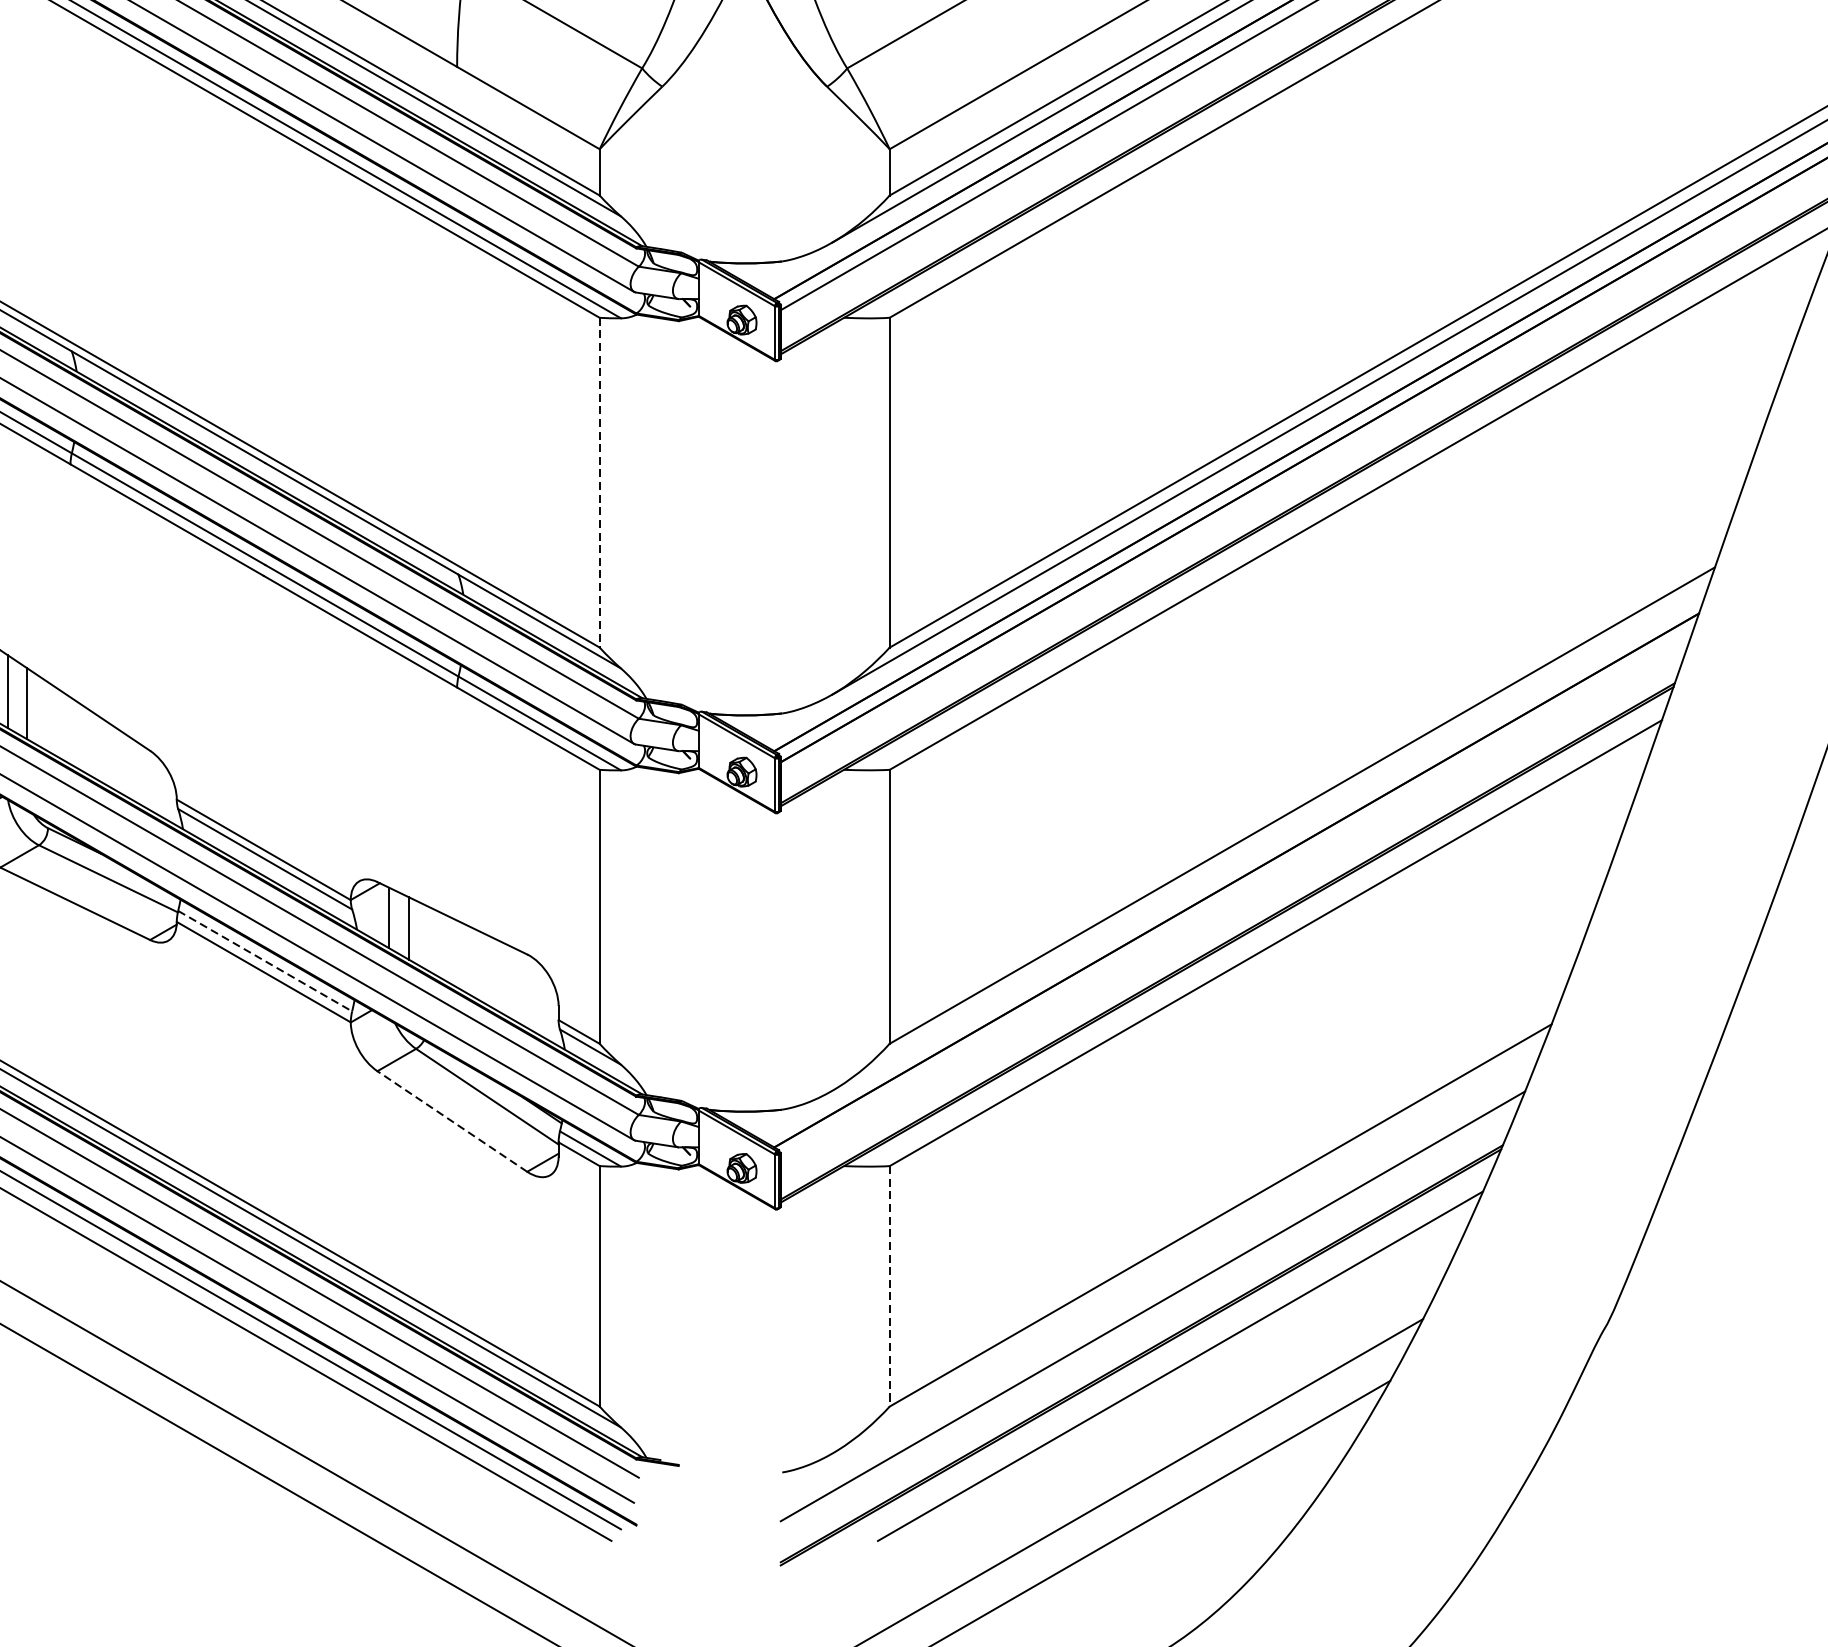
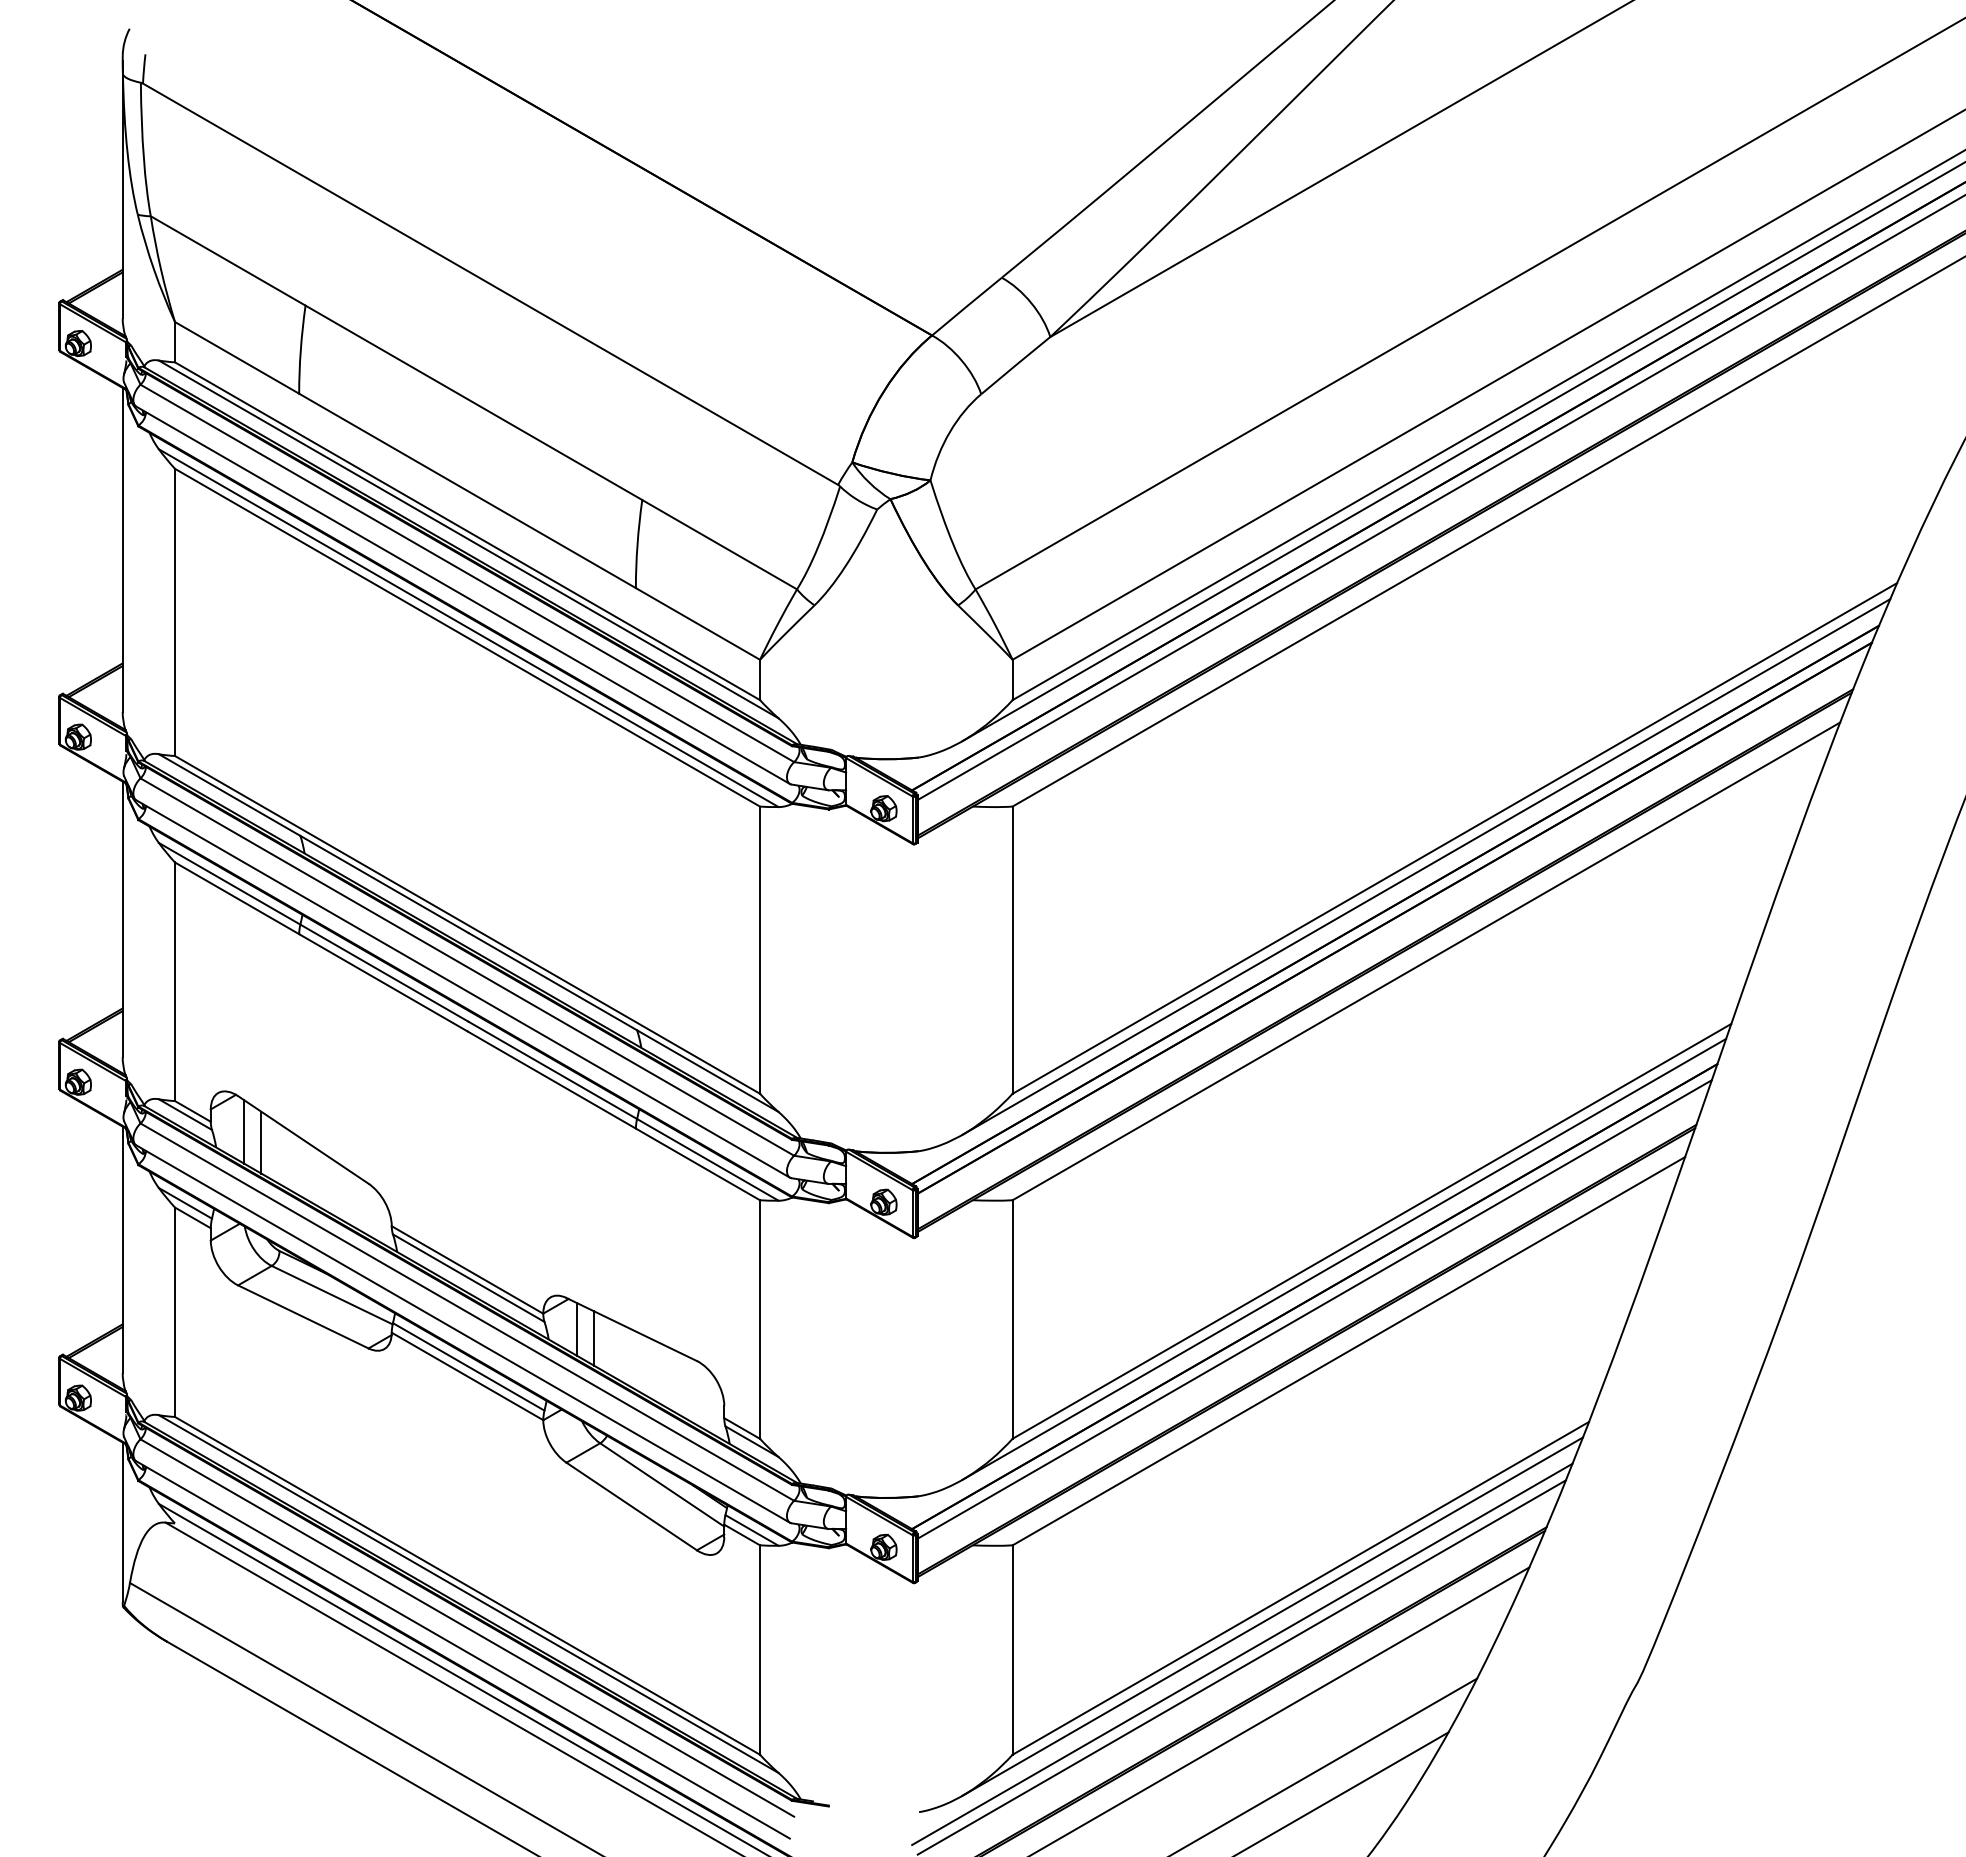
line: (600, 483) -> (760, 950), dashed -> solid
line: (1270, 836) -> (1344, 1258), added
line: (1236, 895) -> (1314, 1309), added
line: (266, 961) -> (469, 1367), dashed -> solid
line: (452, 1121) -> (631, 1506), dashed -> solid
line: (1188, 1247) -> (1272, 1616), added
line: (889, 1286) -> (1012, 1650), dashed -> solid
line: (1153, 1291) -> (1242, 1654), added

